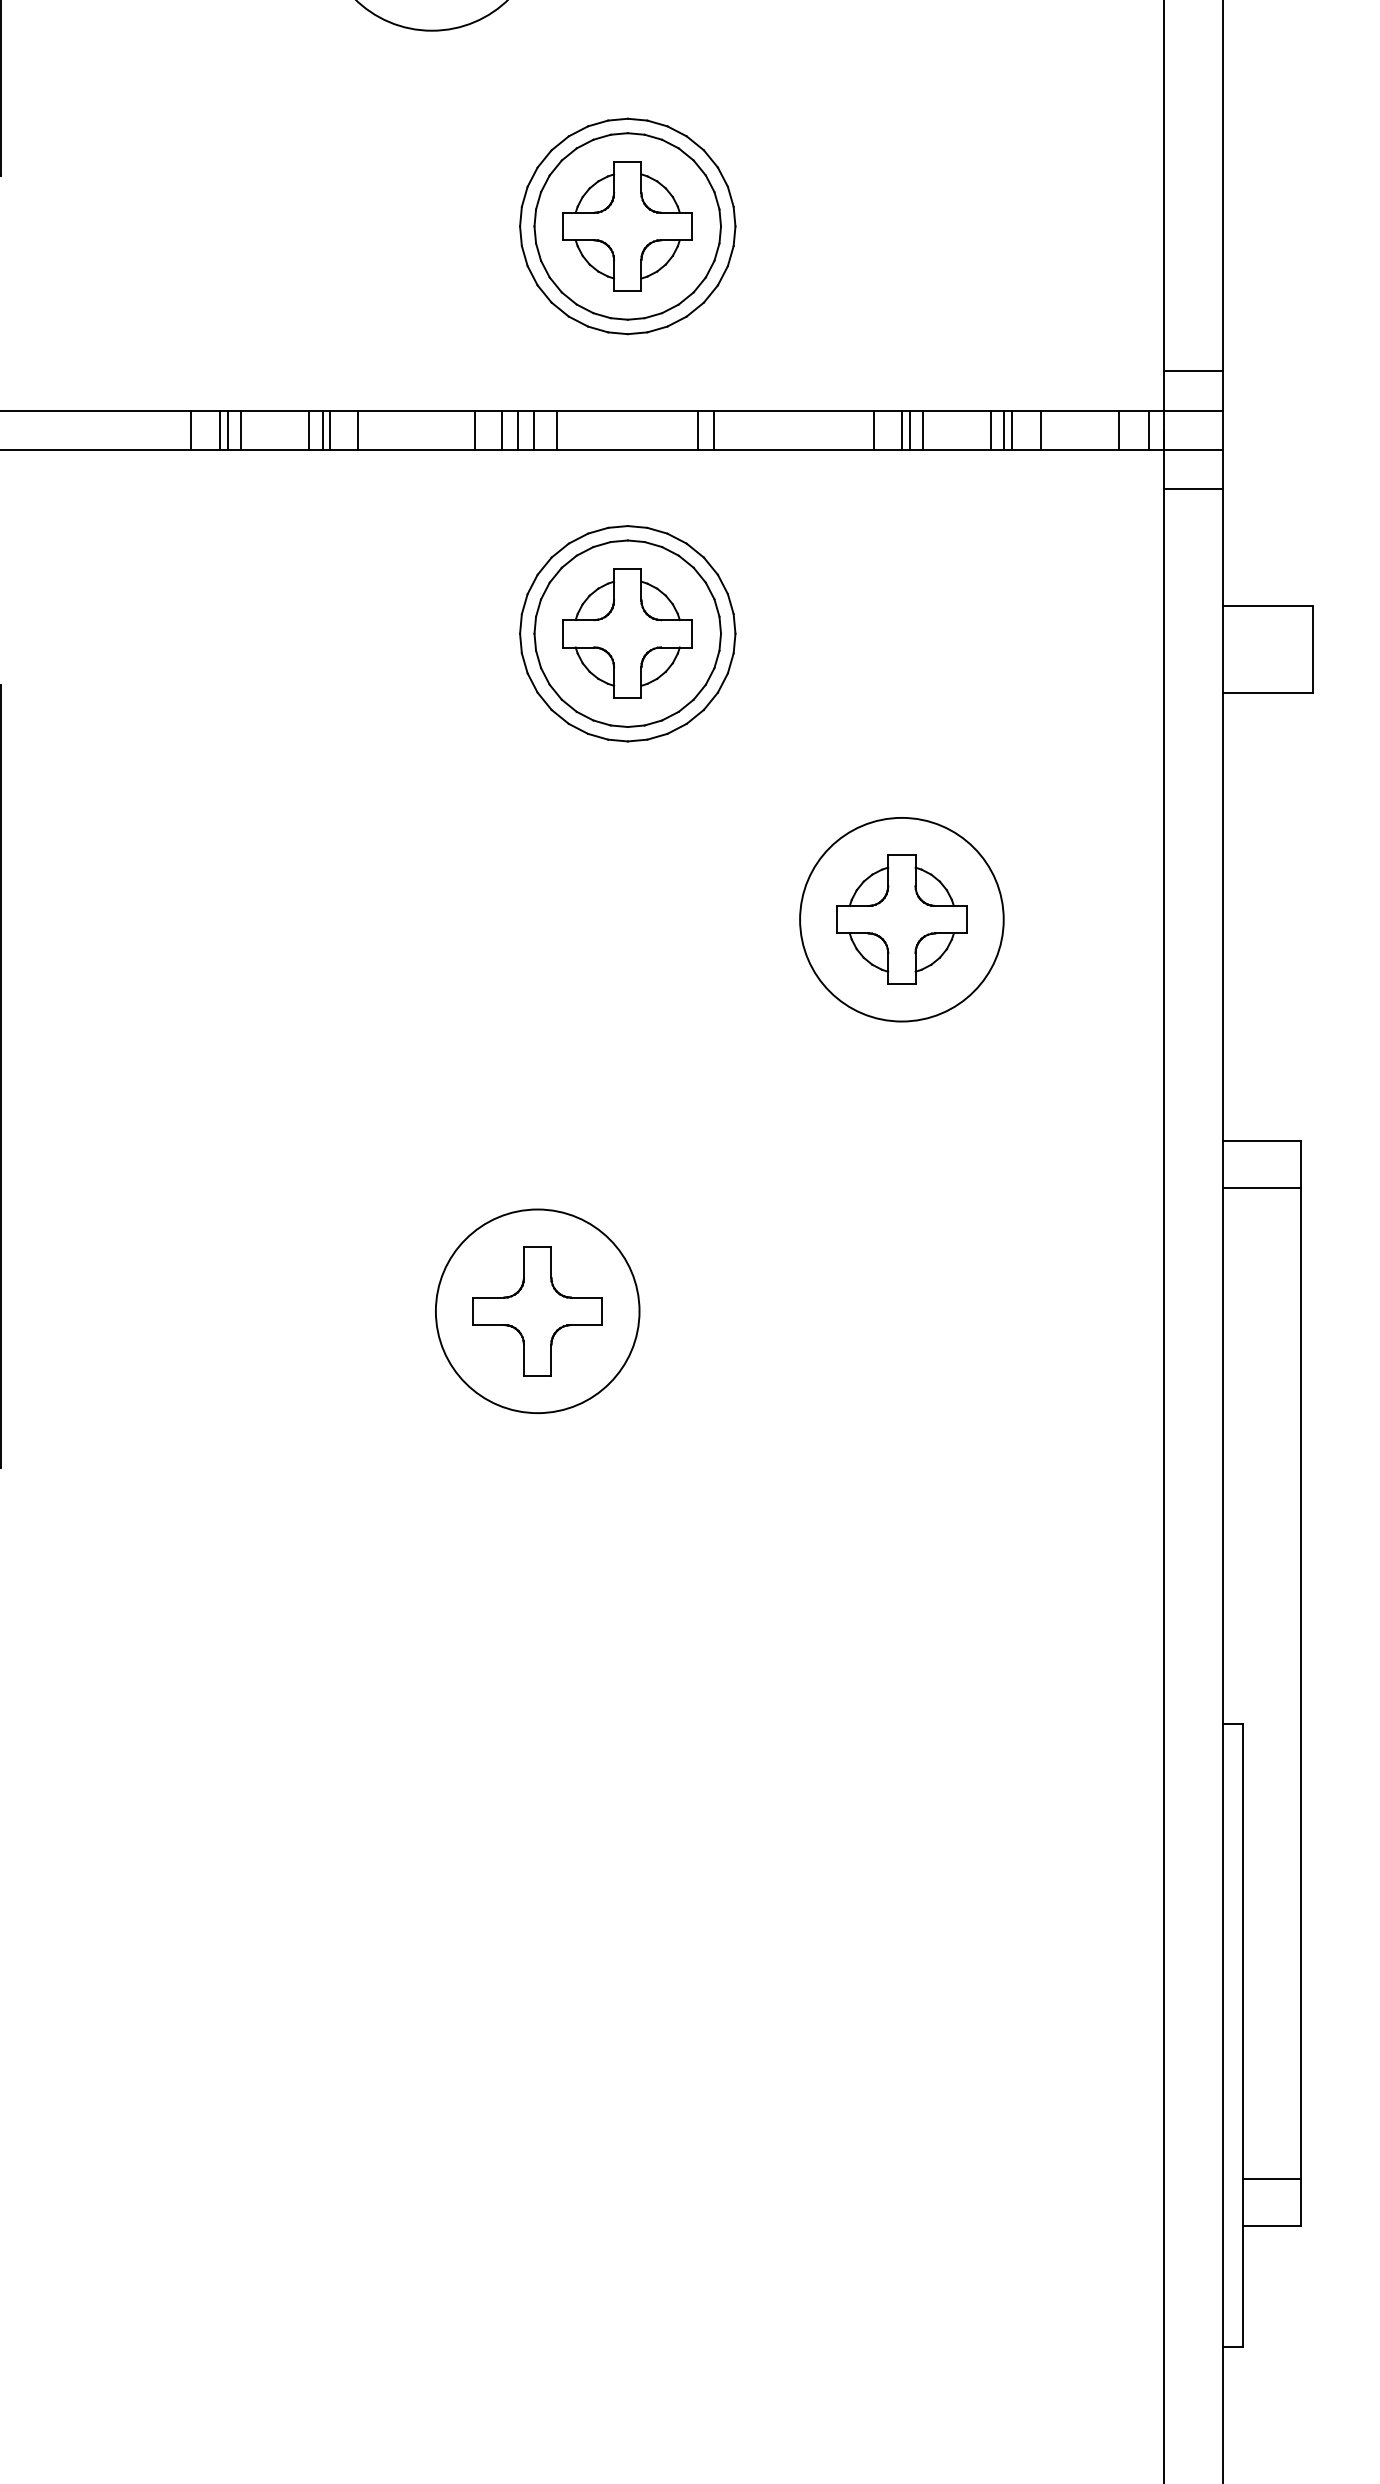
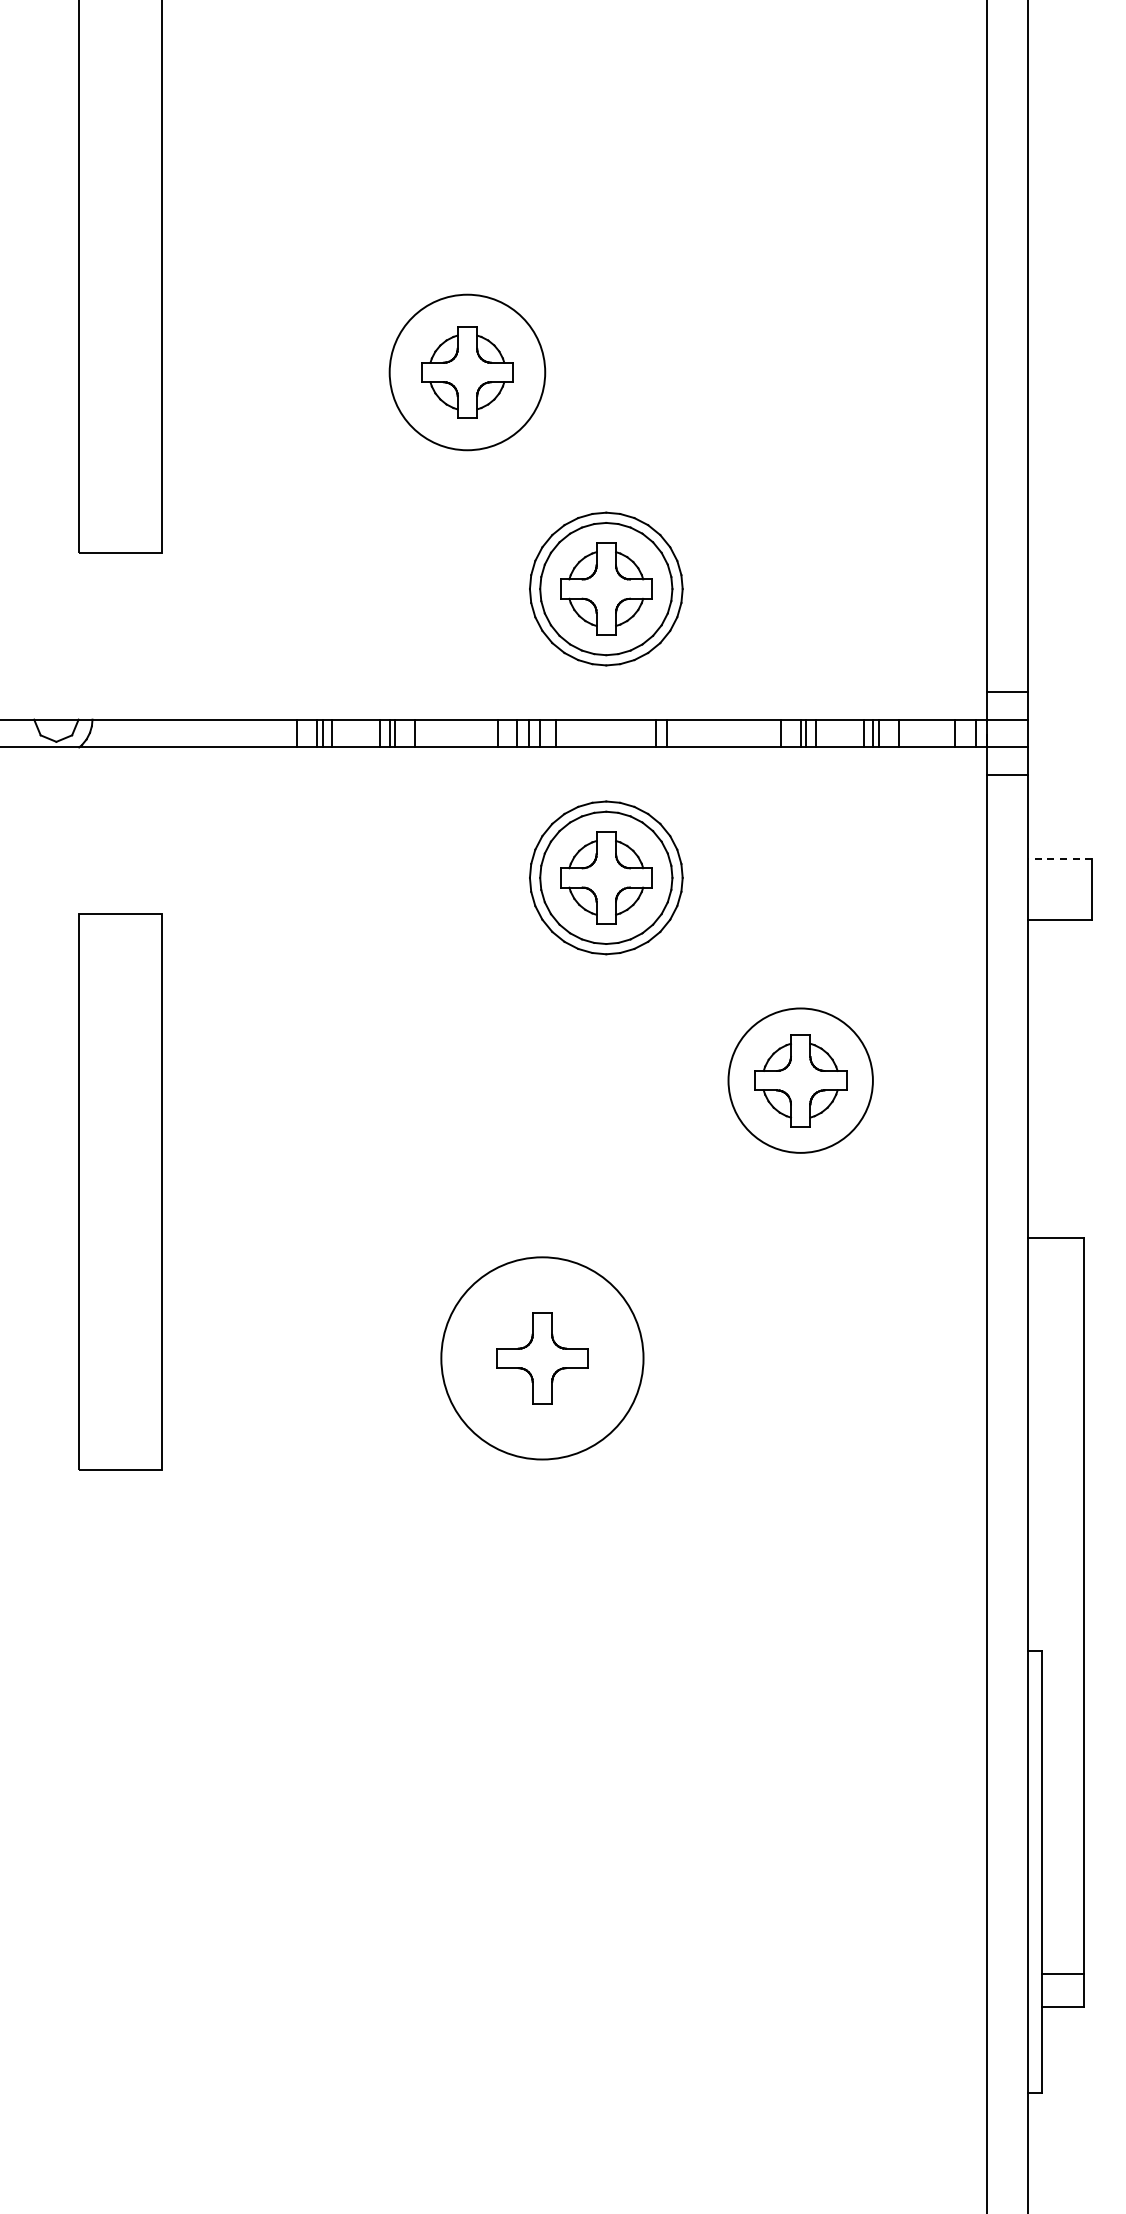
line: (1268, 606) -> (1060, 858), solid -> dashed
line: (1262, 1187) -> (1056, 1270), removed
circle: (537, 1311) -> (542, 1358), size x1.4

